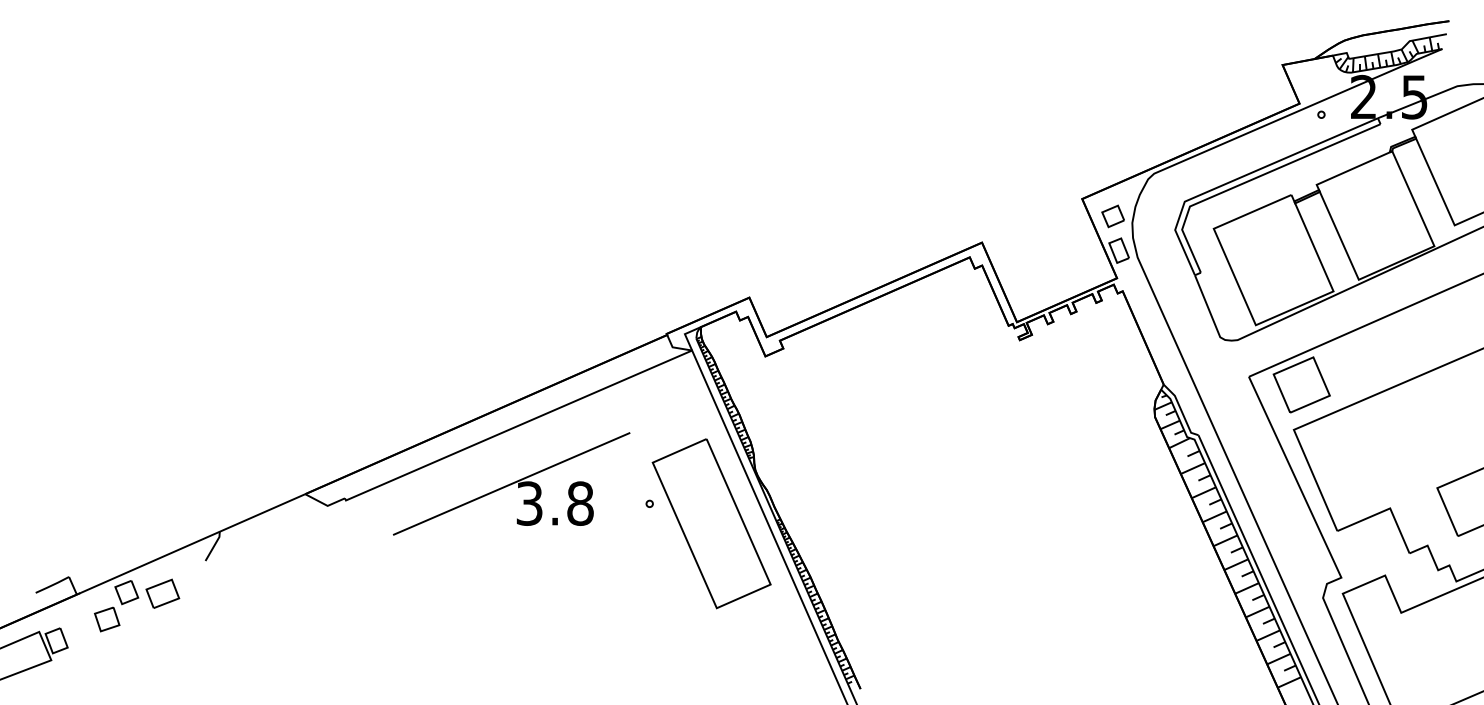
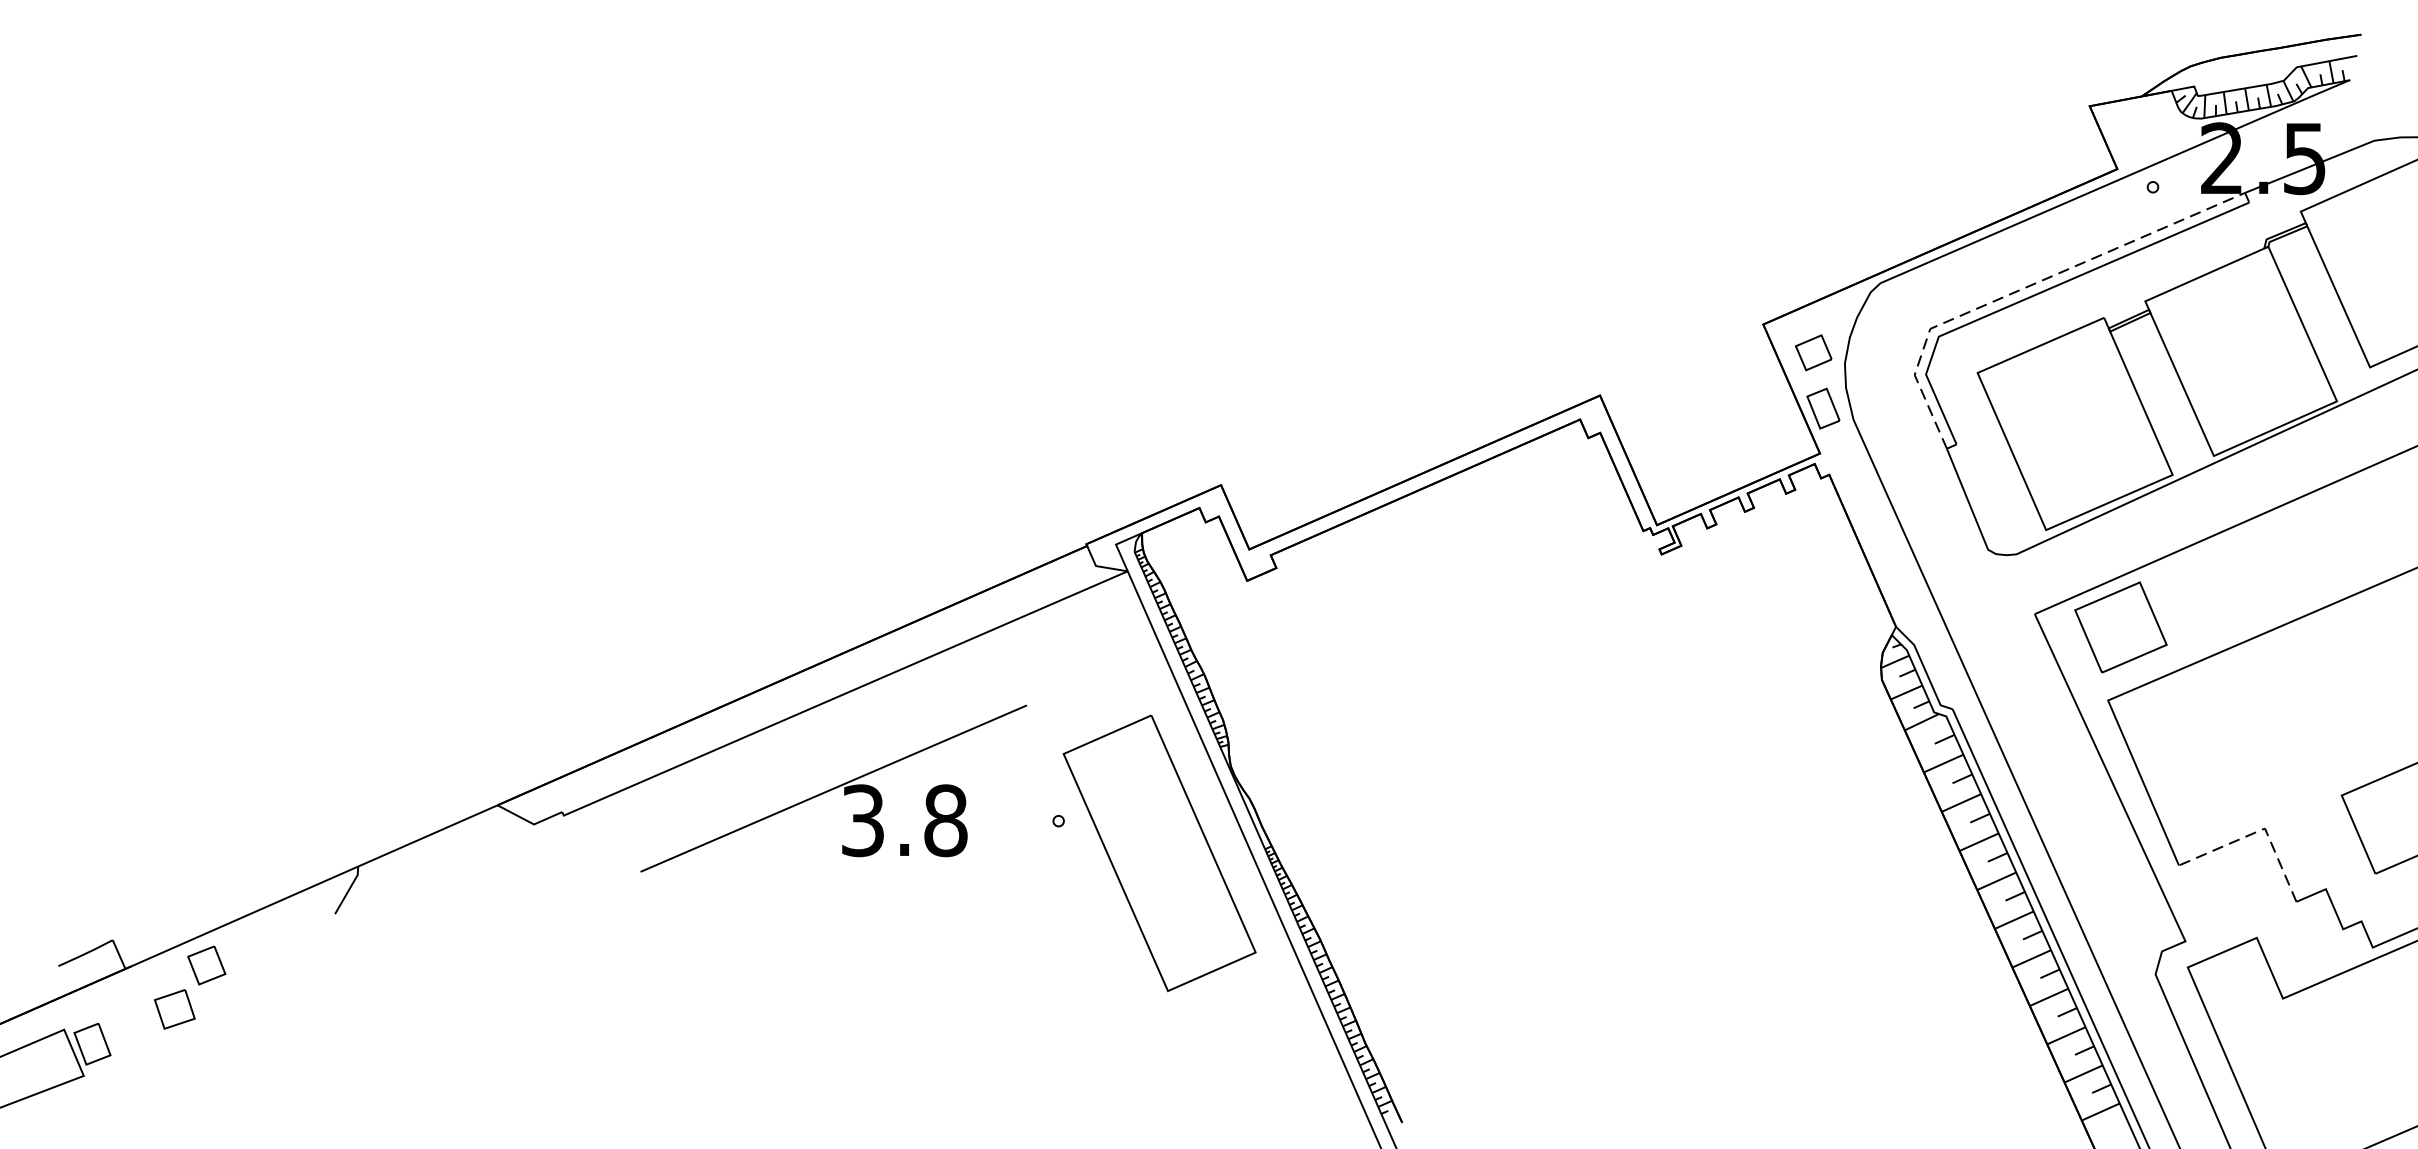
line: (1244, 176) -> (2027, 287), solid -> dashed
line: (1386, 509) -> (2258, 830), solid -> dashed
part: (162, 593) -> (264, 967), removed

